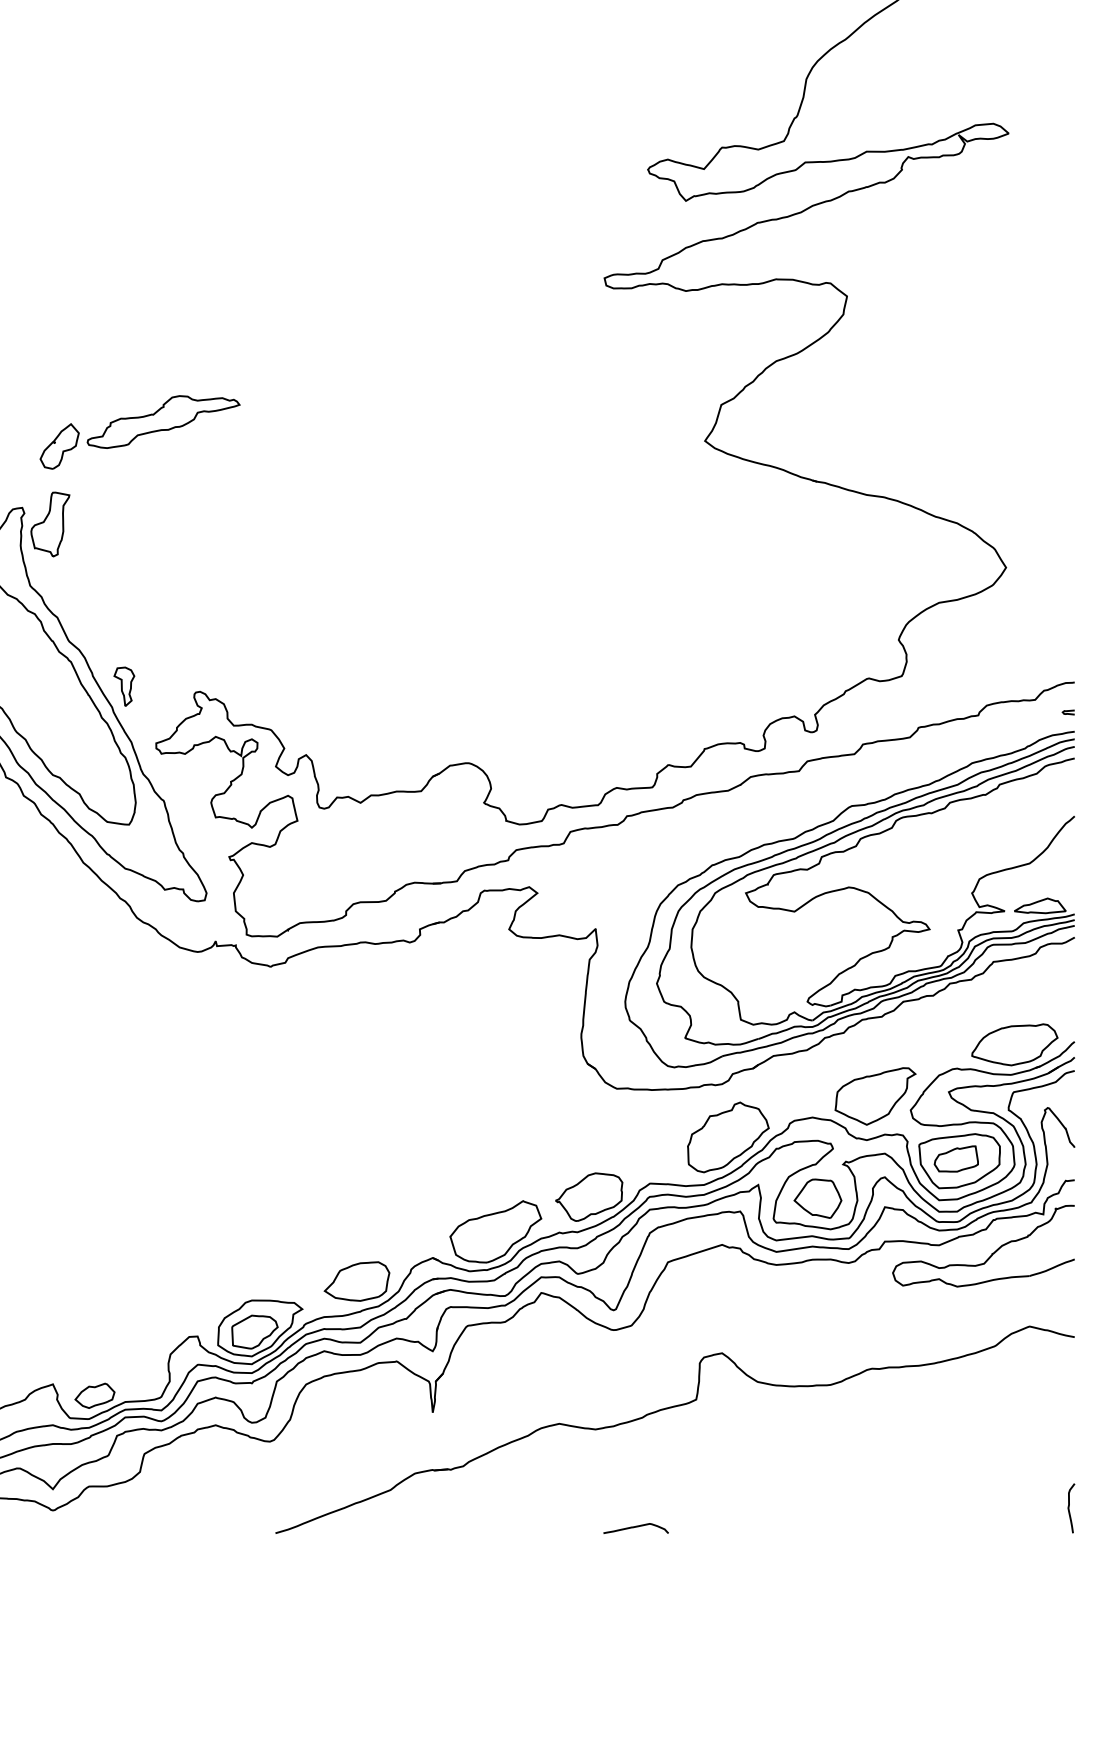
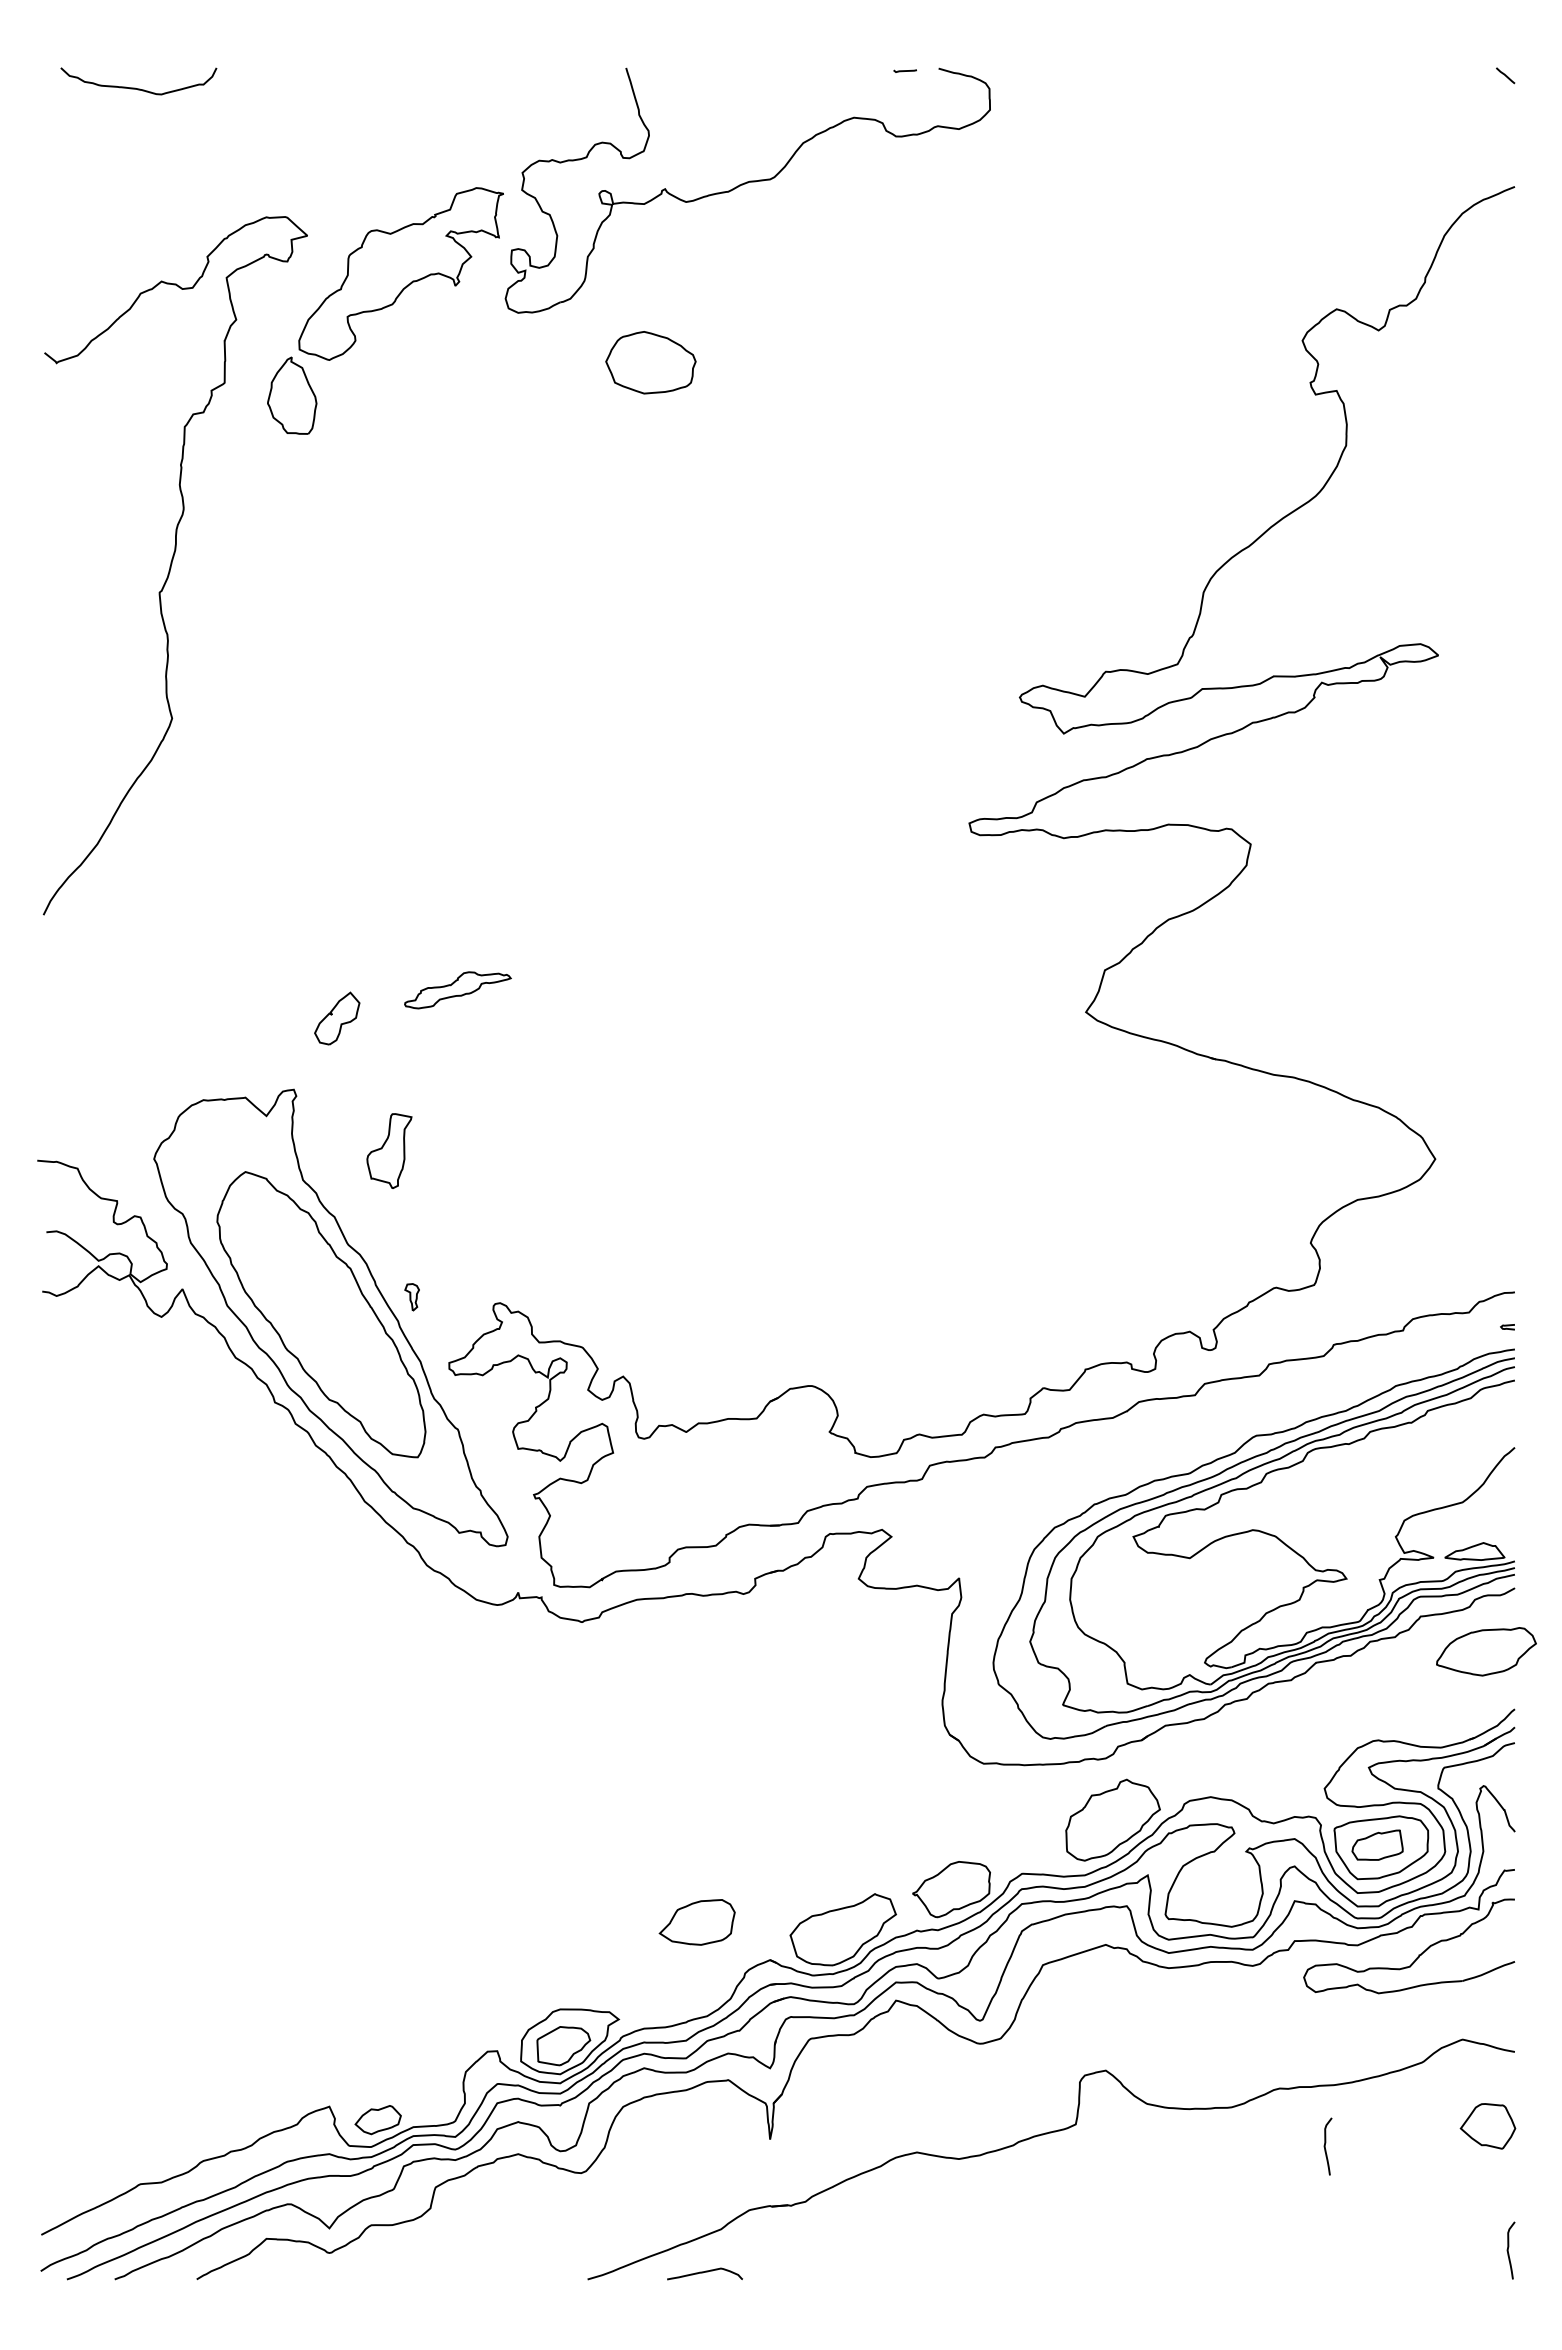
part: (163, 422) -> (457, 990), size x0.6
part: (50, 524) -> (389, 1150), moved
part: (123, 686) -> (411, 1297), size x0.6
part: (1014, 1044) -> (1486, 1651), moved
part: (875, 1096) -> (1283, 1772), removed
part: (817, 1198) -> (1487, 2126), moved
part: (356, 1281) -> (696, 1922), moved
curve: (911, 1418) -> (1325, 2146), added
curve: (635, 1527) -> (704, 2272), moved

